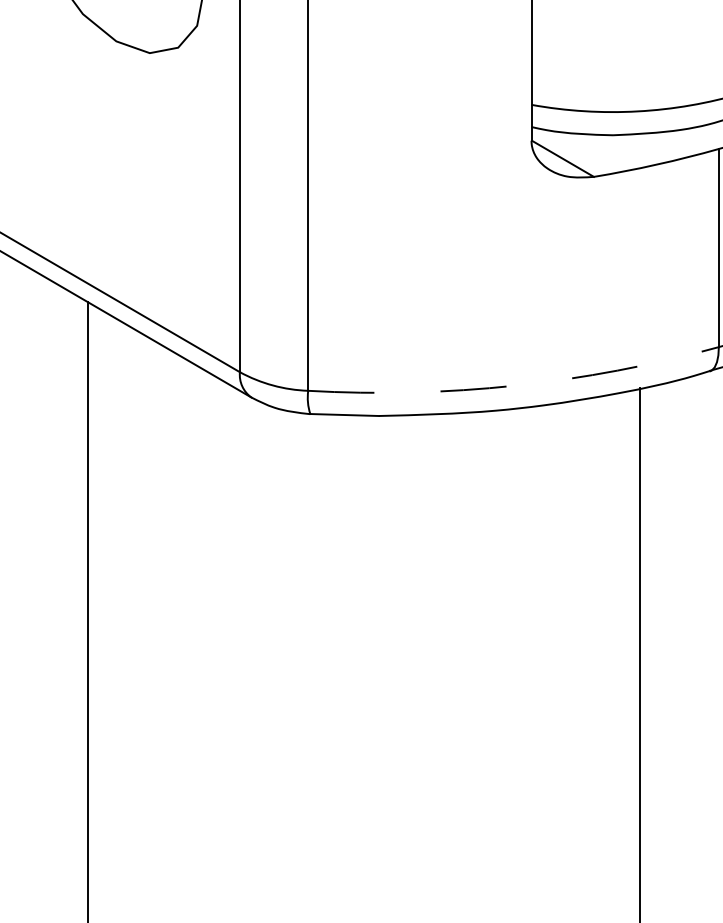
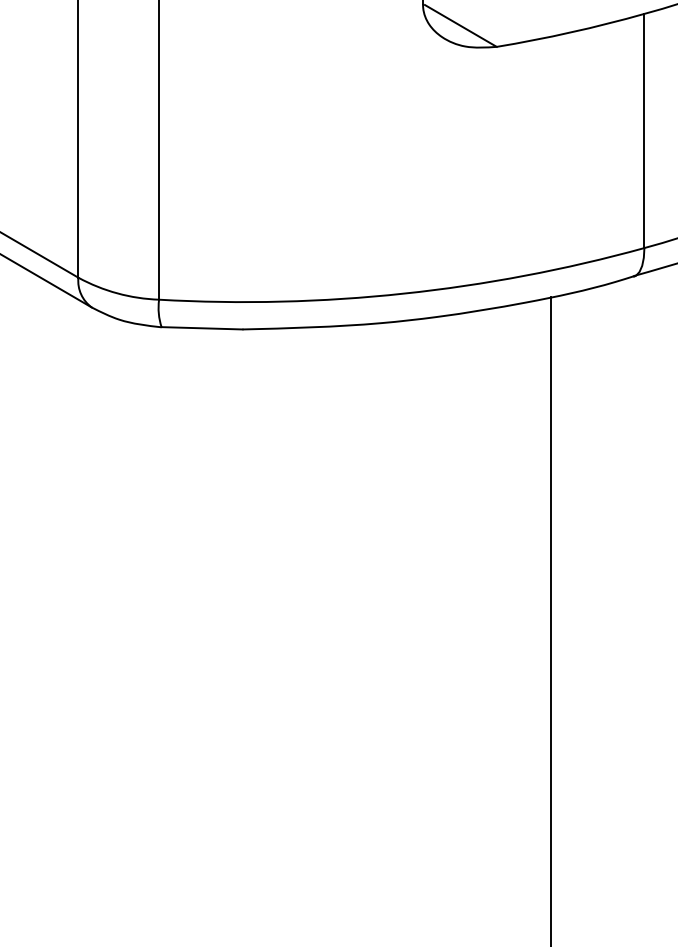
arc: (515, 385) -> (404, 293), dashed -> solid

